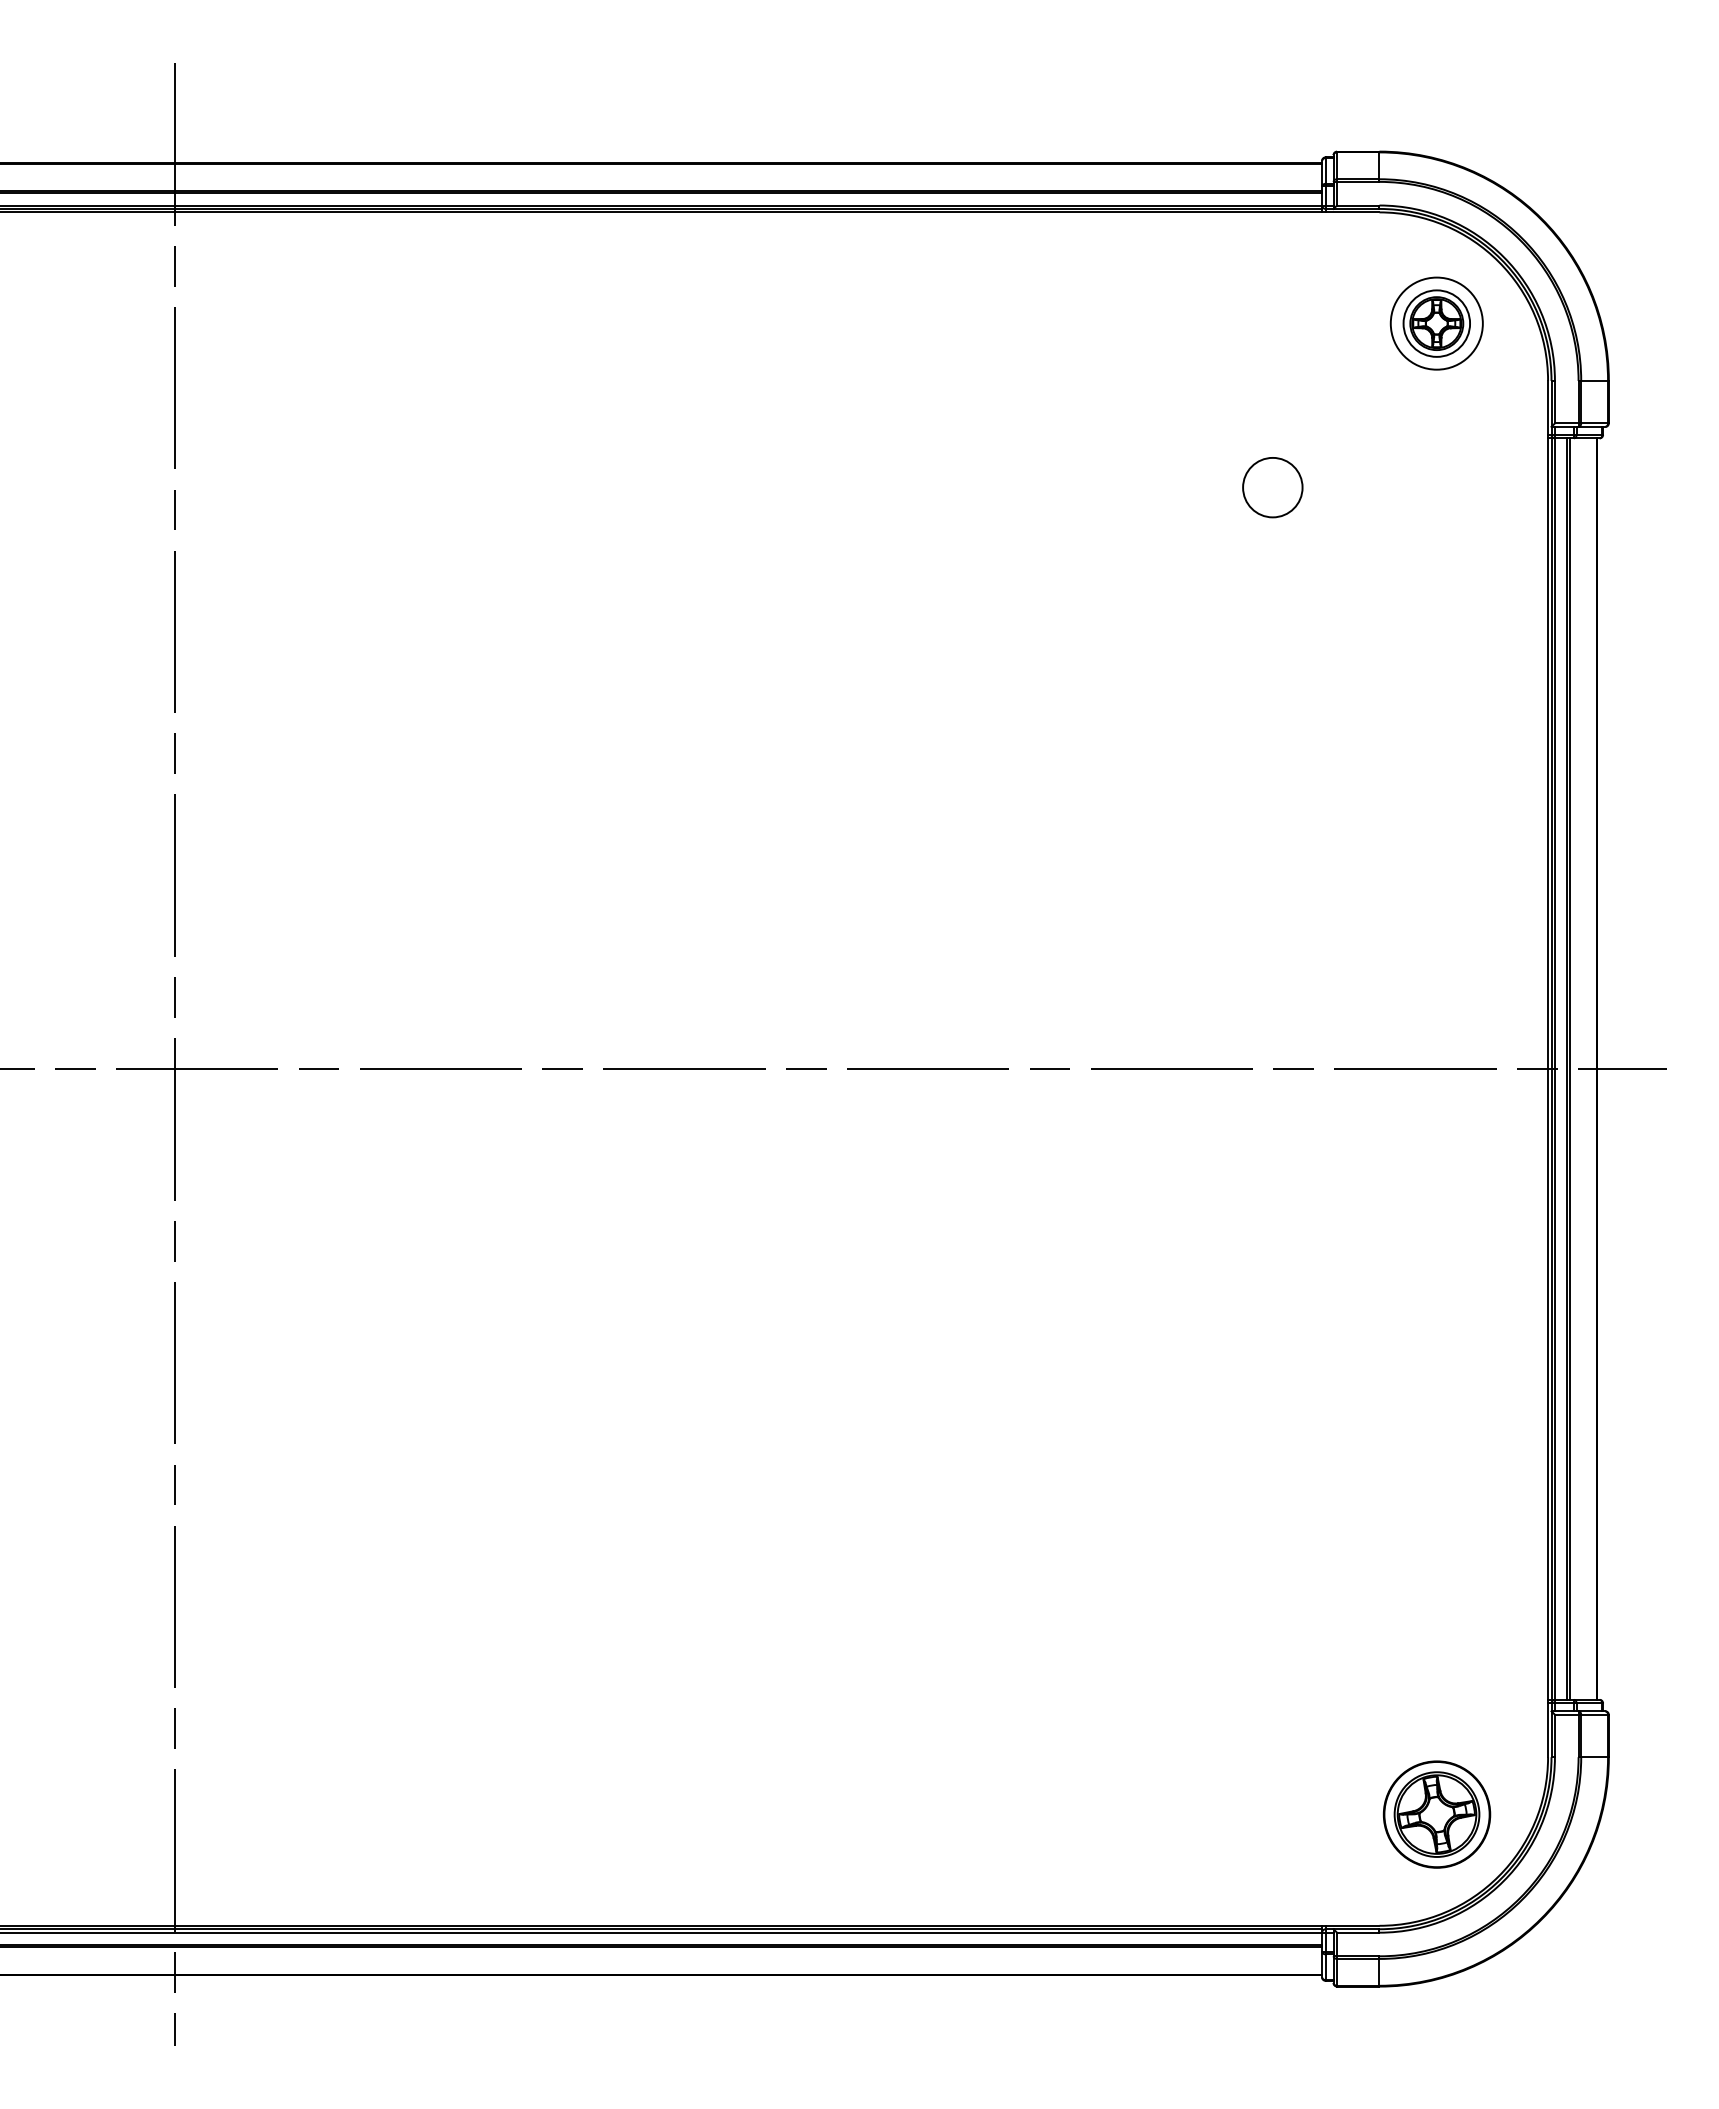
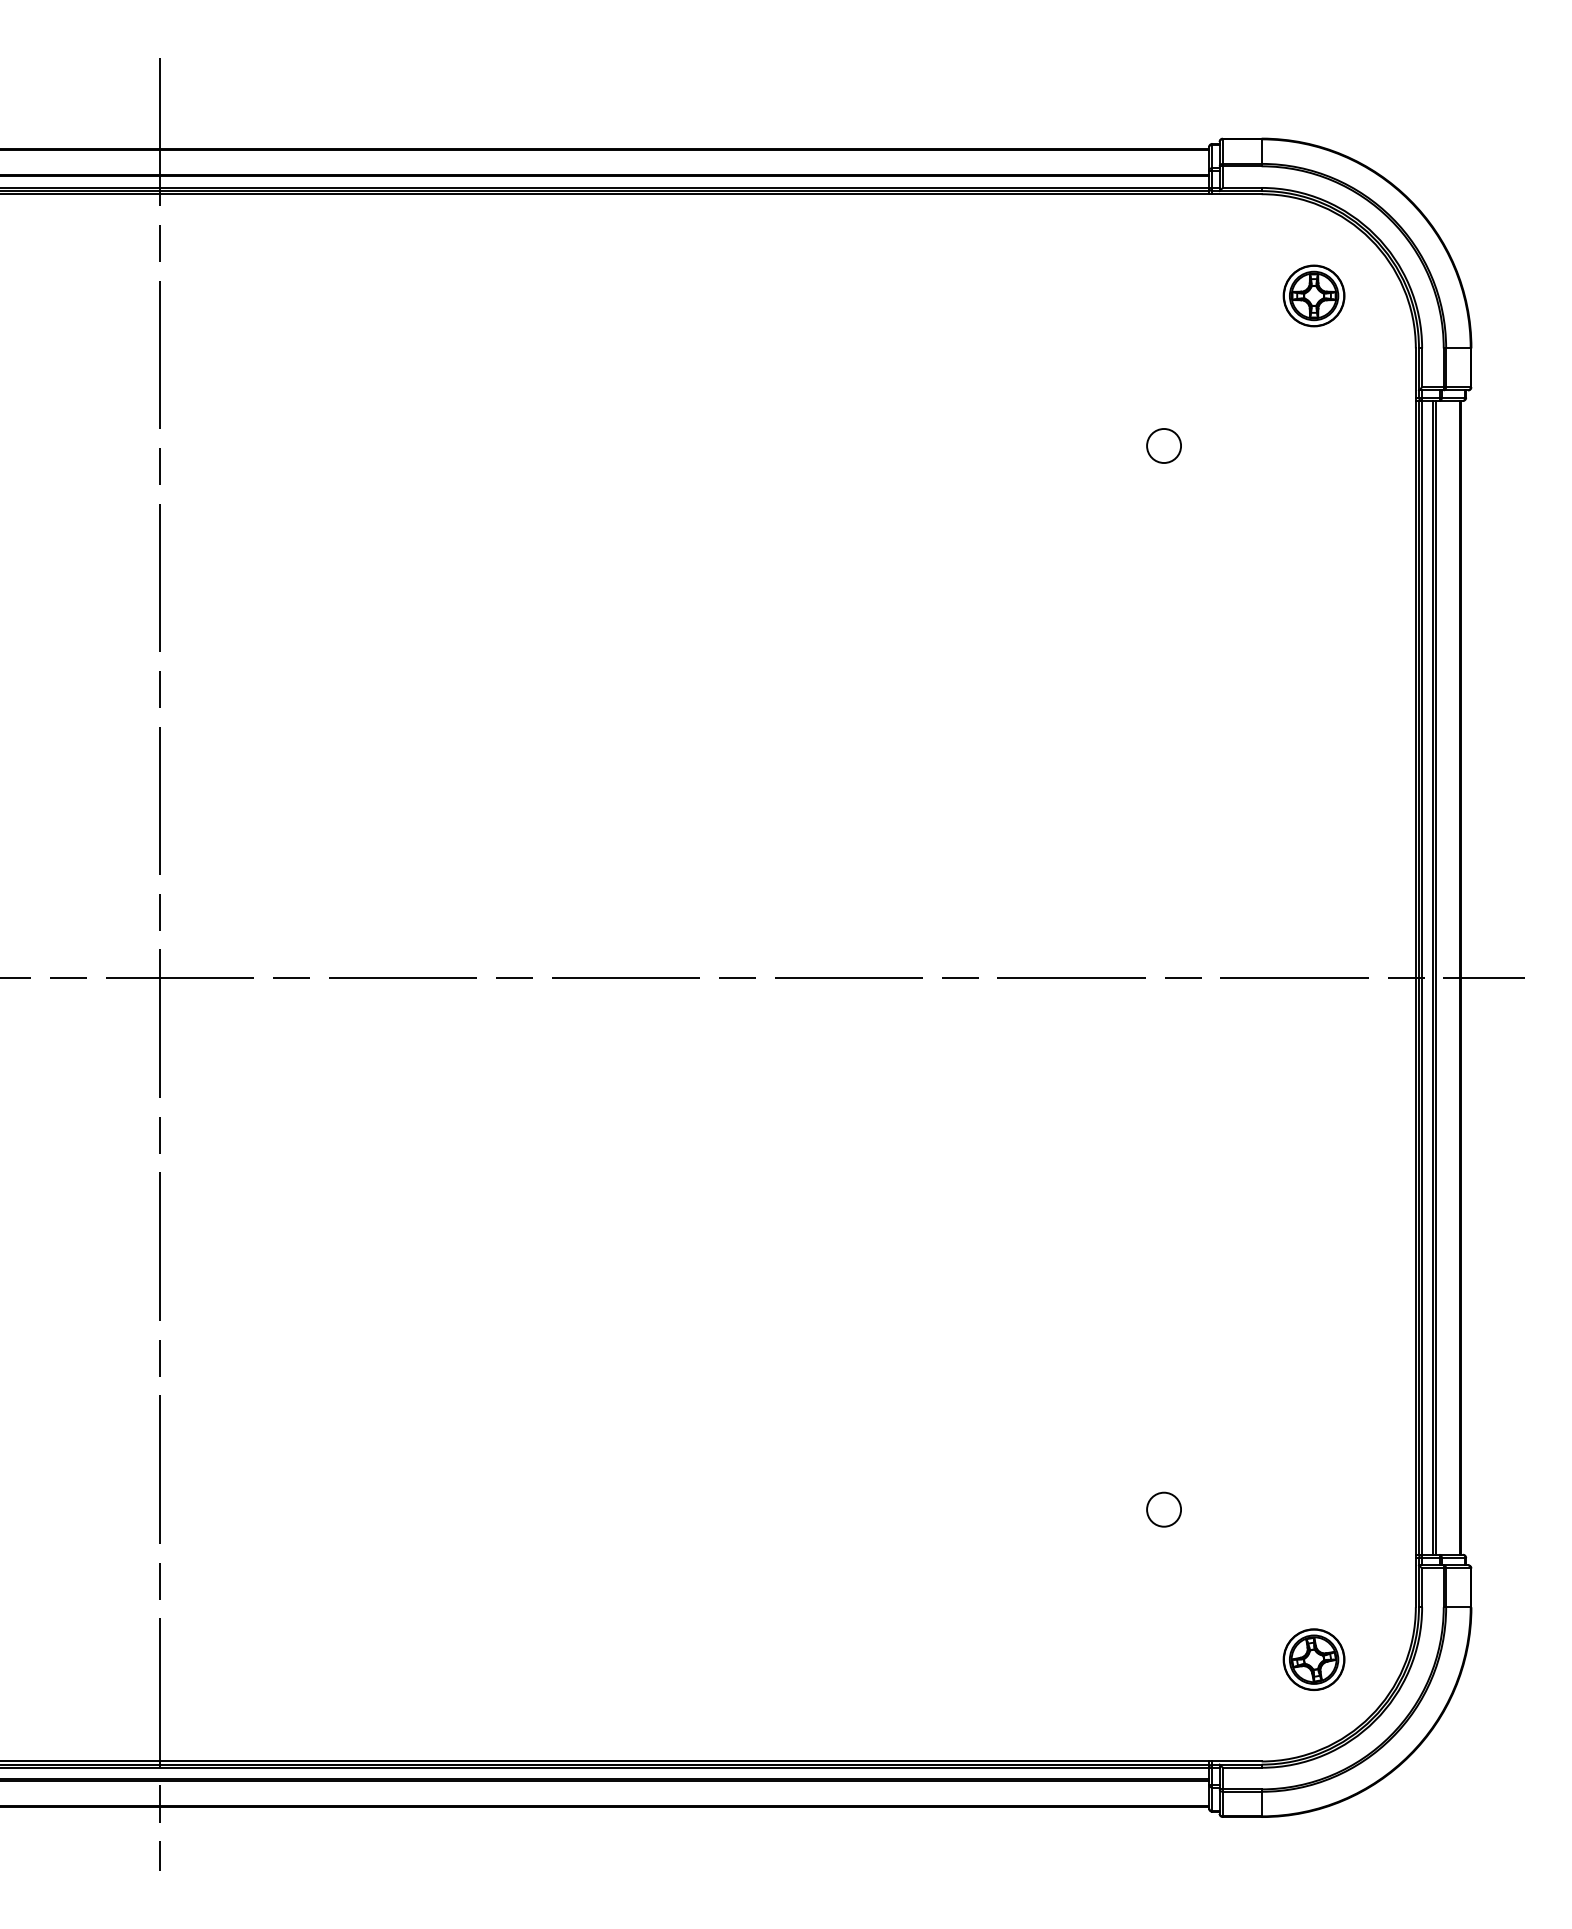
circle: (1436, 323) -> (1313, 295), size x0.71
circle: (1272, 487) -> (1163, 445), size x0.62
circle: (1272, 1650) -> (1163, 1509), added
part: (1436, 1814) -> (1313, 1659), size x0.62

